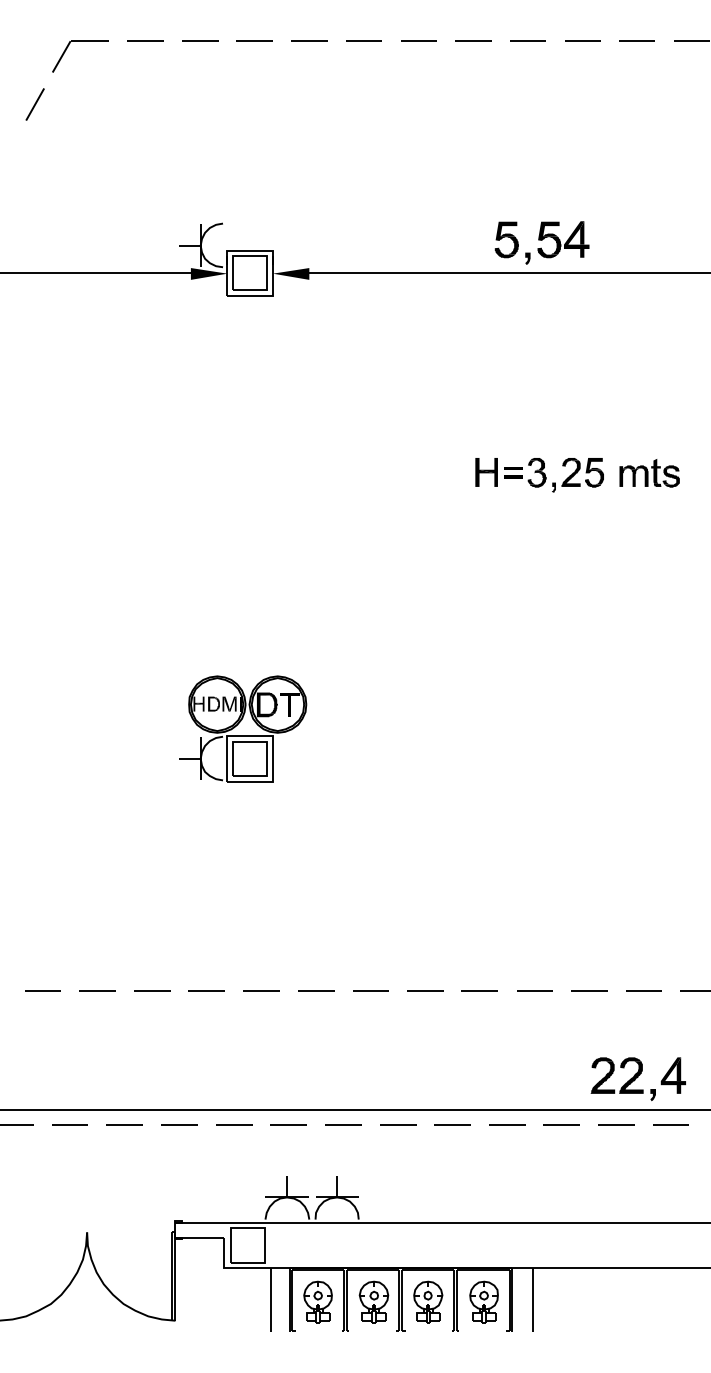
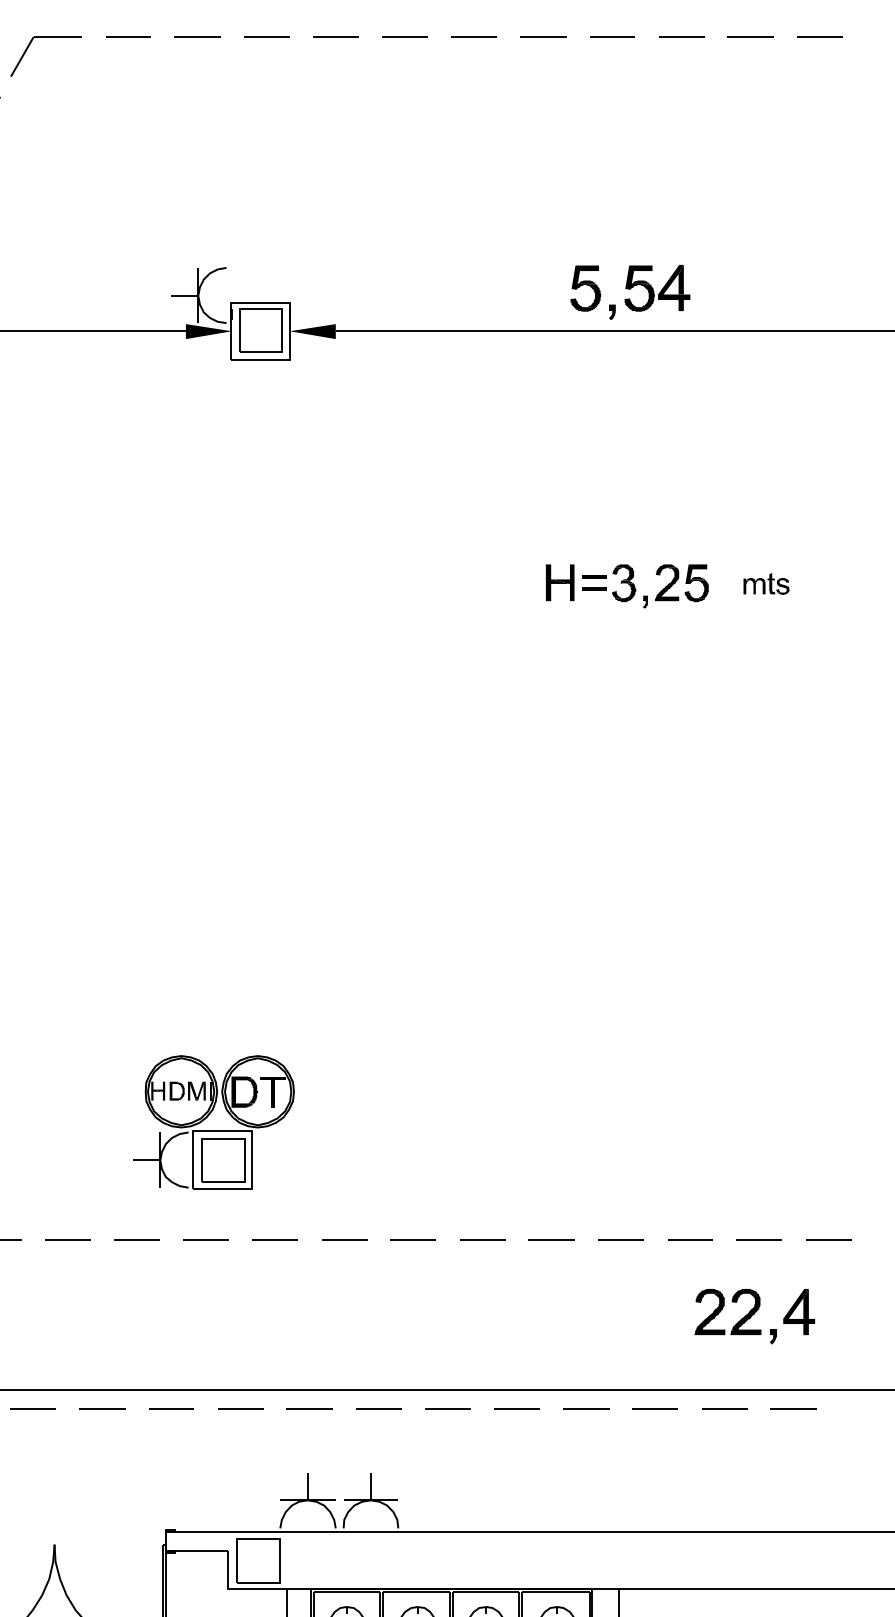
part: (649, 473) -> (766, 584), size x0.6
part: (239, 723) -> (209, 1115), moved
part: (637, 1079) -> (753, 1316), moved

